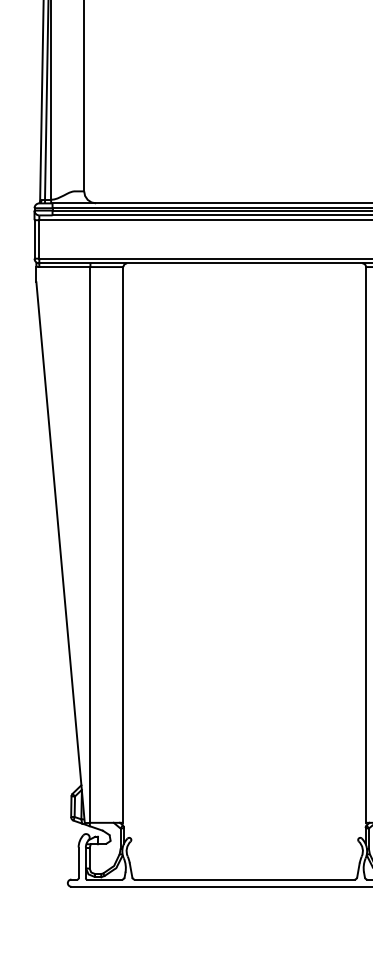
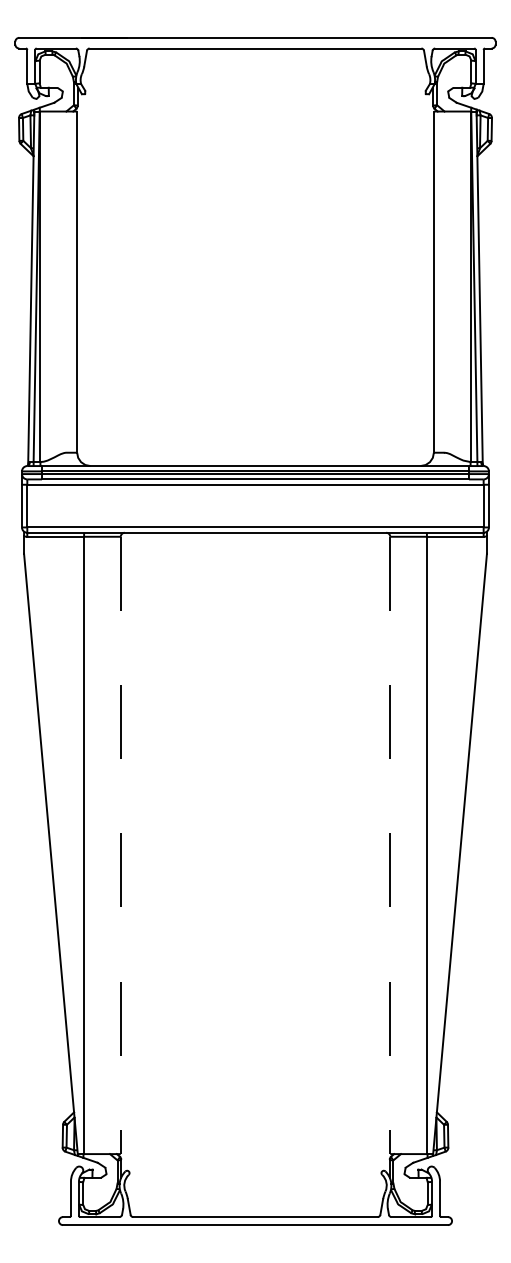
line: (123, 545) -> (120, 845), solid -> dashed
line: (366, 545) -> (390, 845), solid -> dashed

